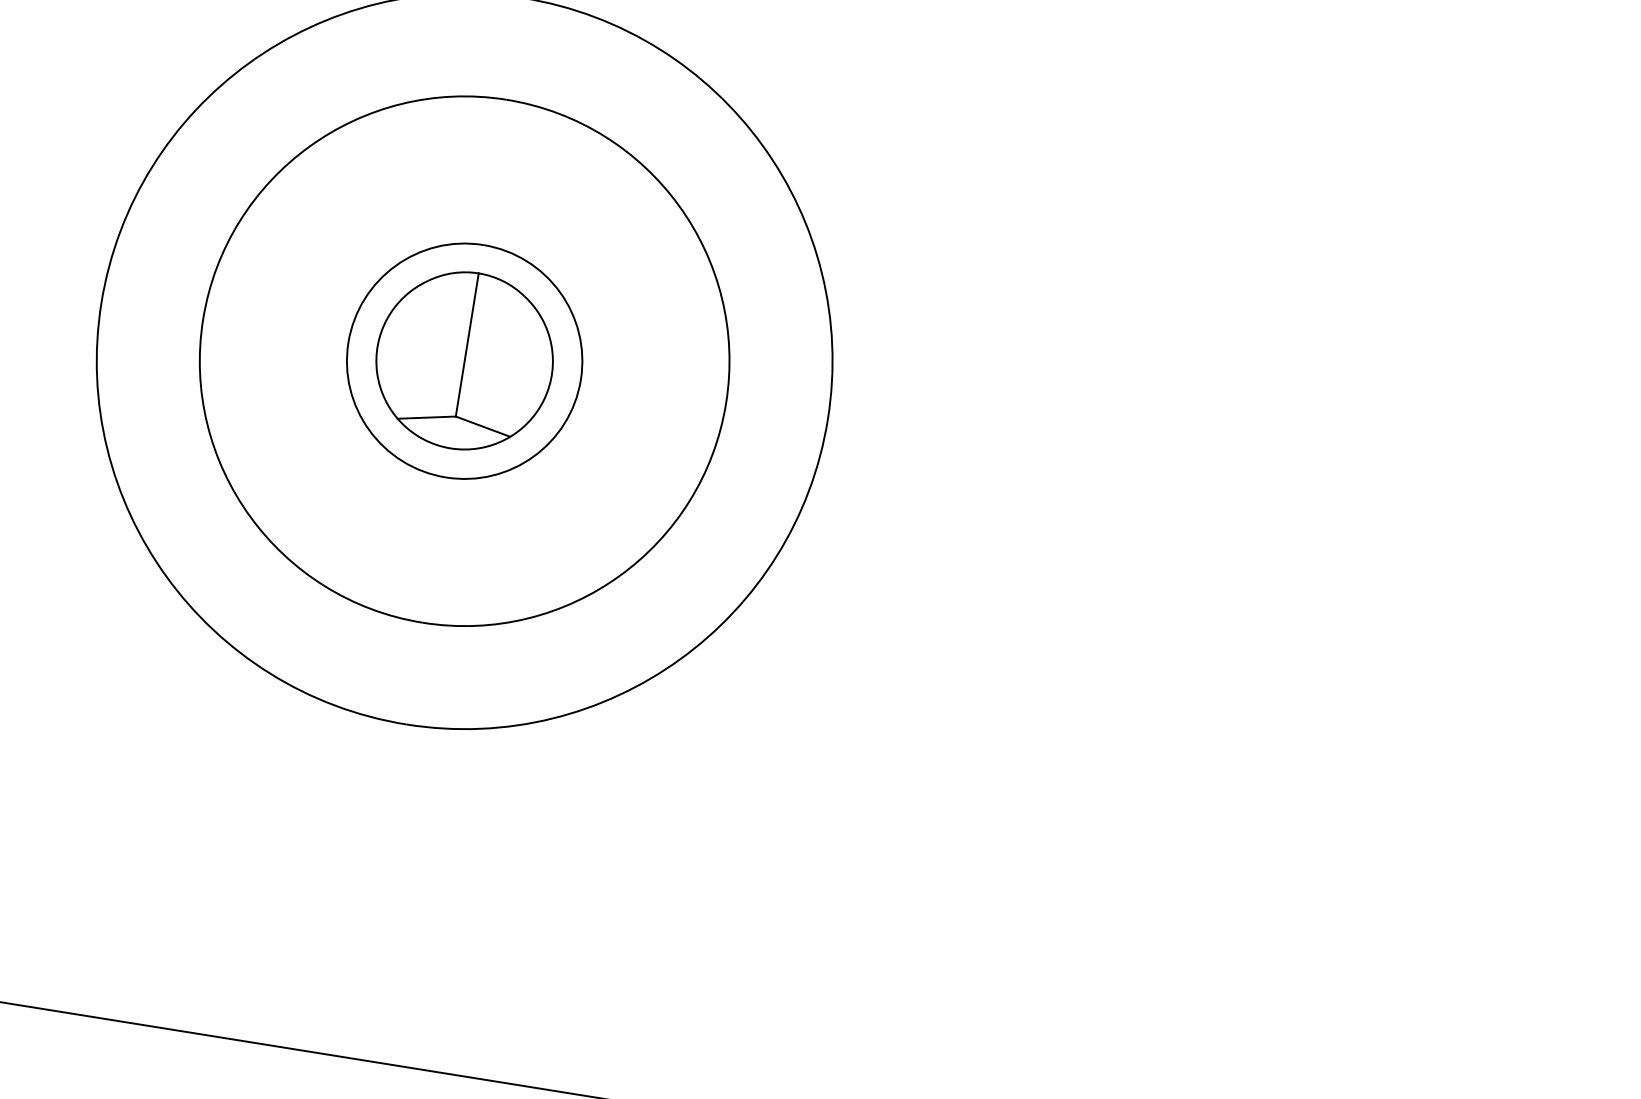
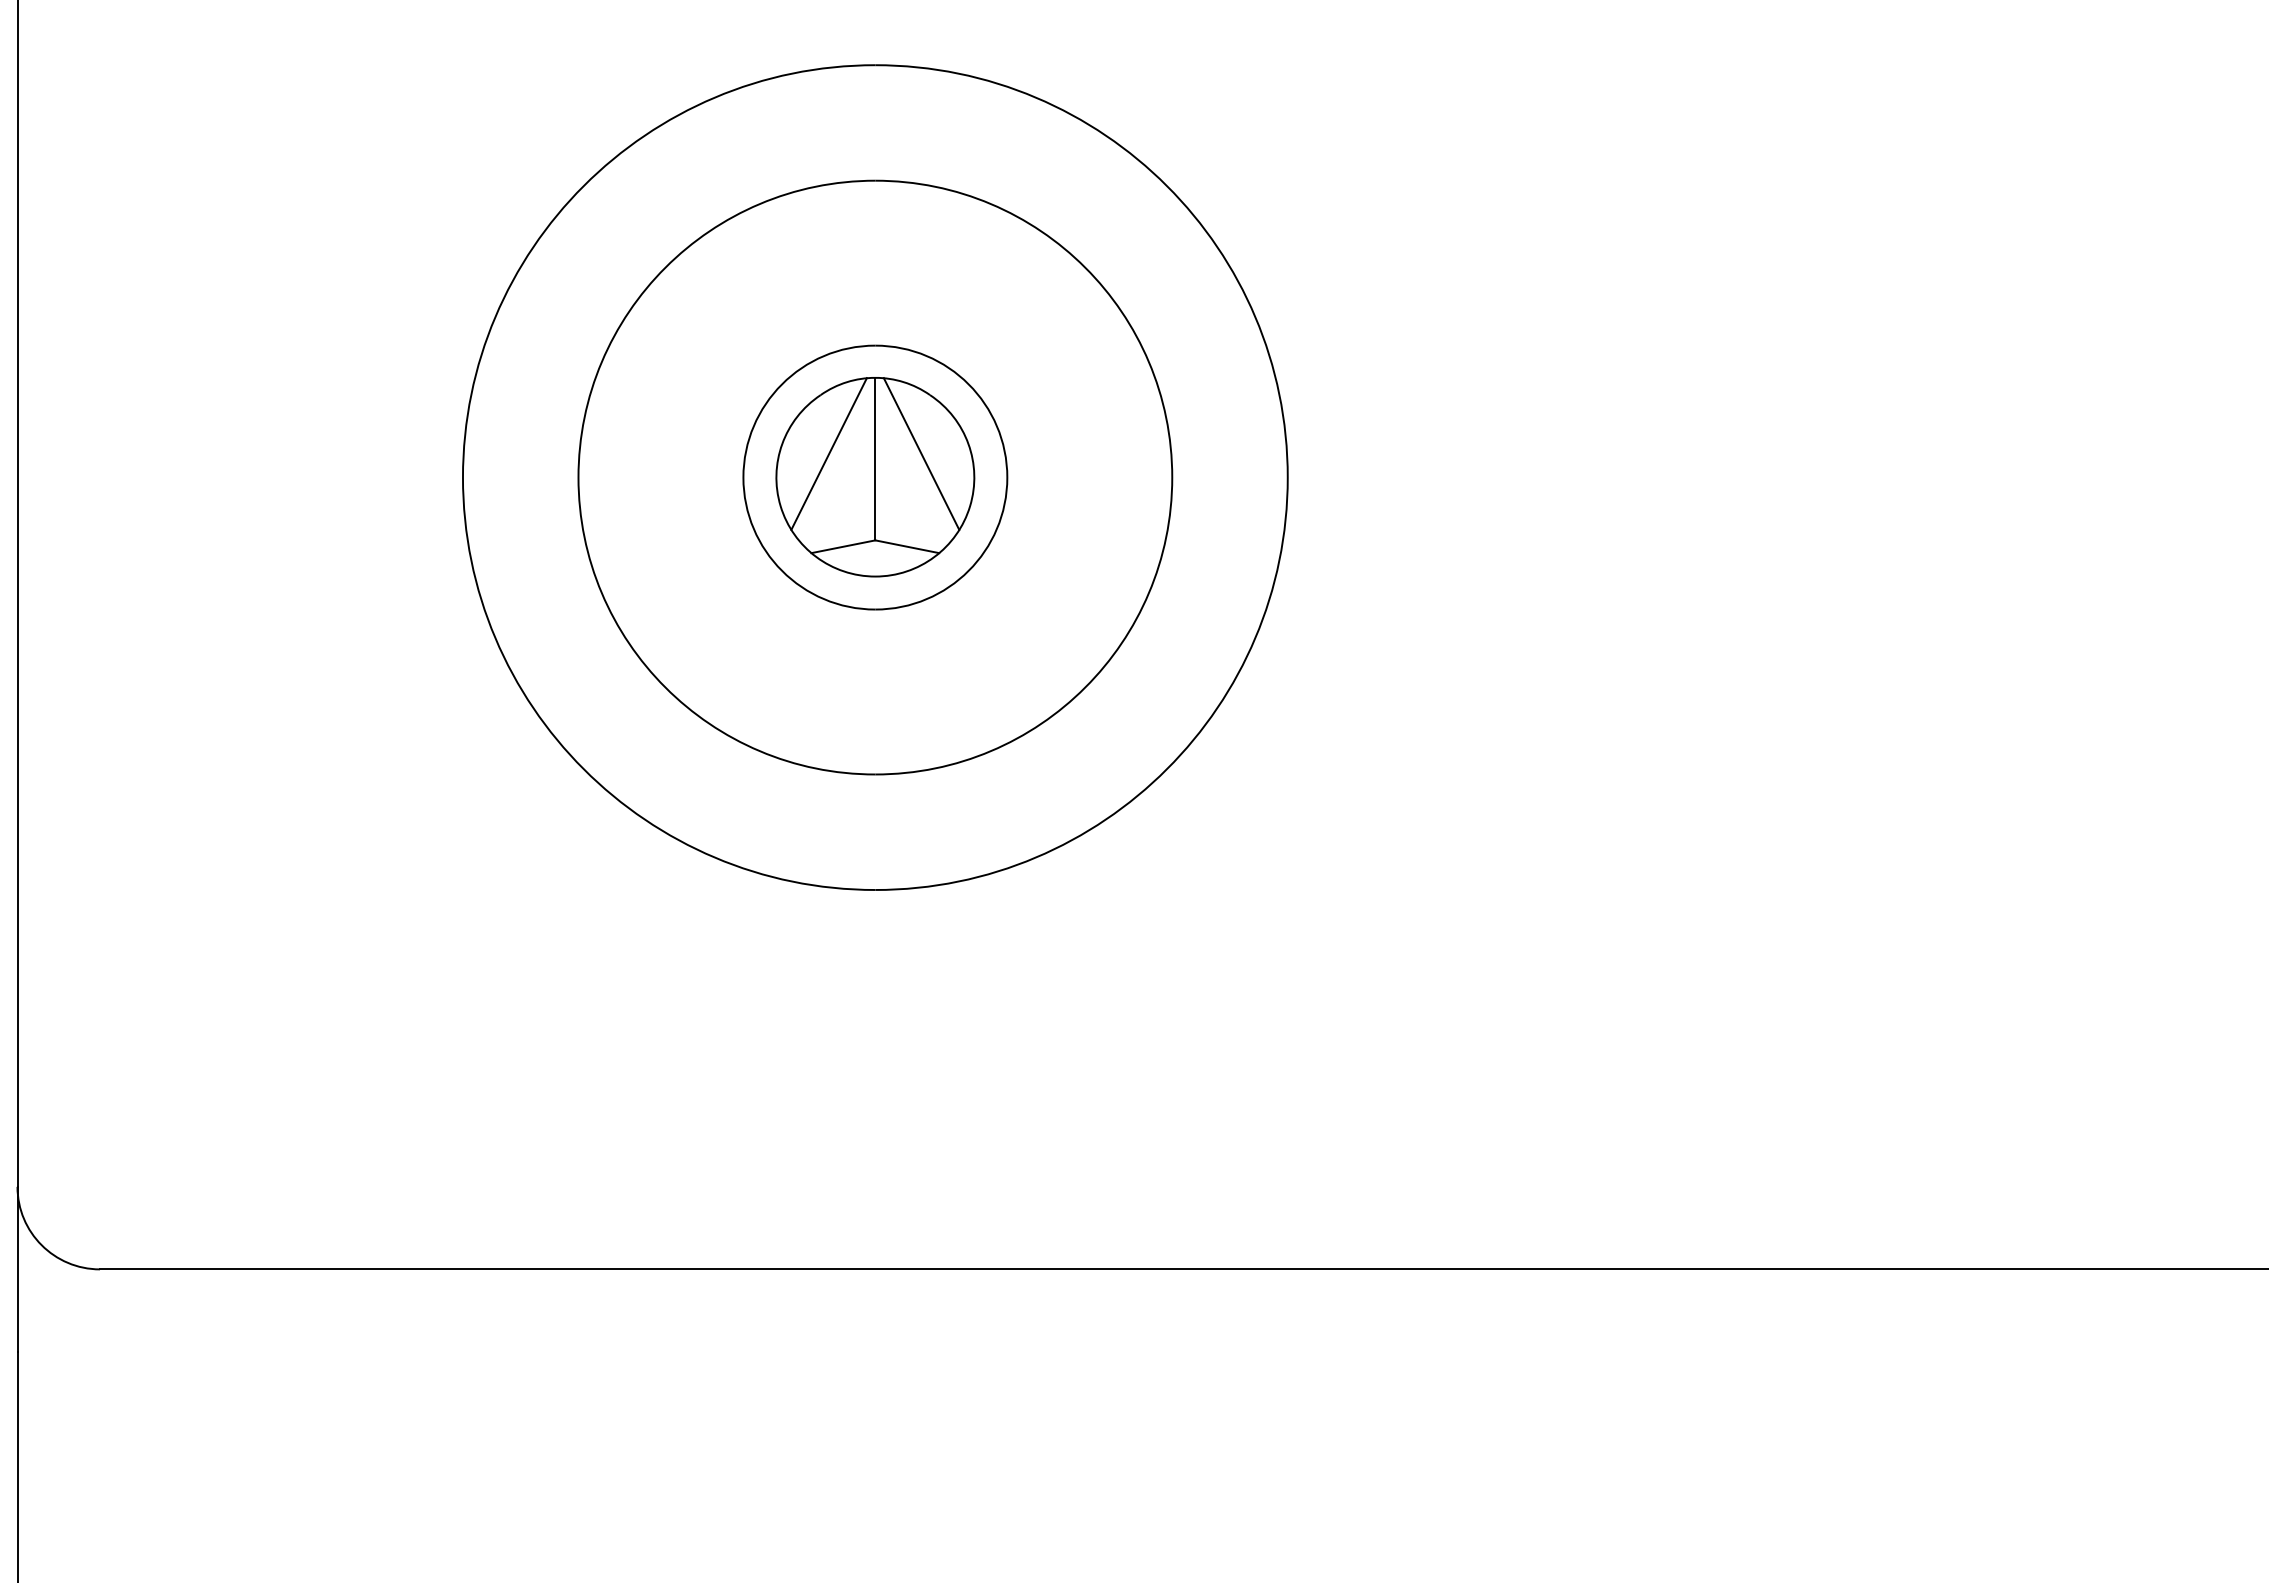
line: (426, 333) -> (828, 453), added
line: (508, 346) -> (921, 453), added

